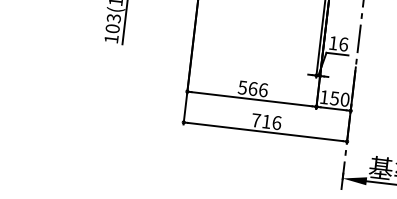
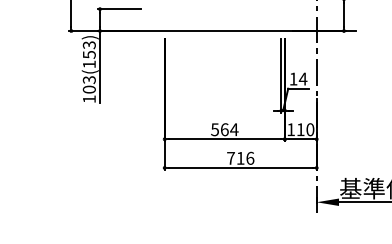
text: (343, 43) -> (302, 78), 16 -> 14
text: (263, 89) -> (234, 129), 566 -> 564
text: (334, 98) -> (300, 129), 150 -> 110

